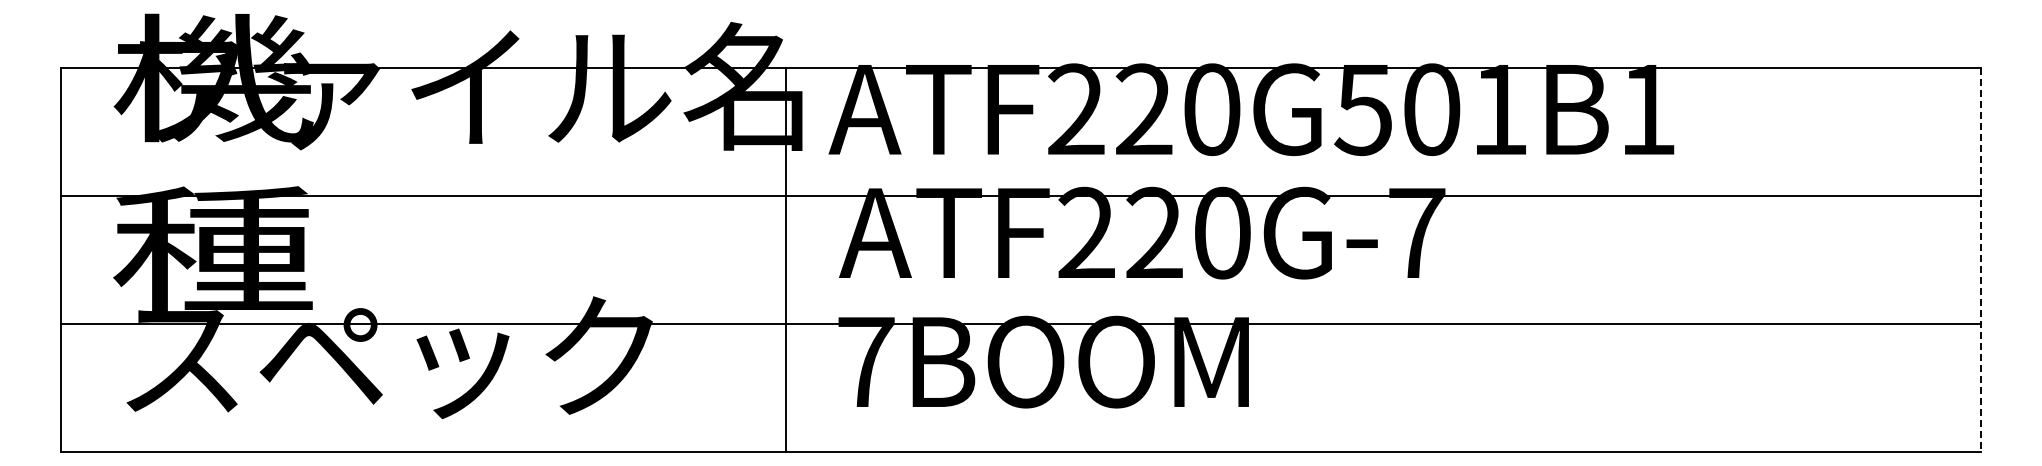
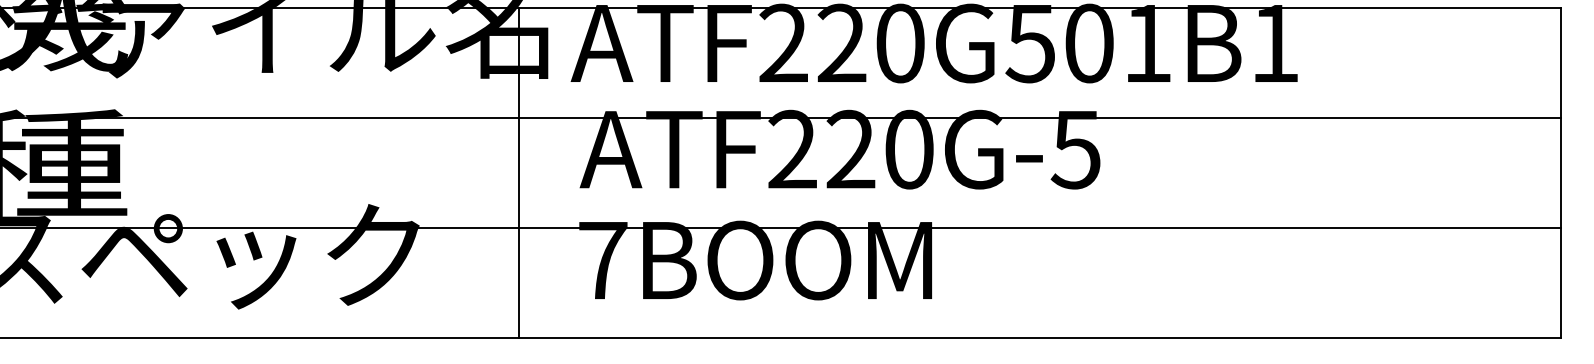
text: (1415, 233) -> (1075, 149), ATF220G-7 -> ATF220G-5
line: (785, 260) -> (519, 173), moved
line: (1980, 260) -> (1561, 173), dashed -> solid

